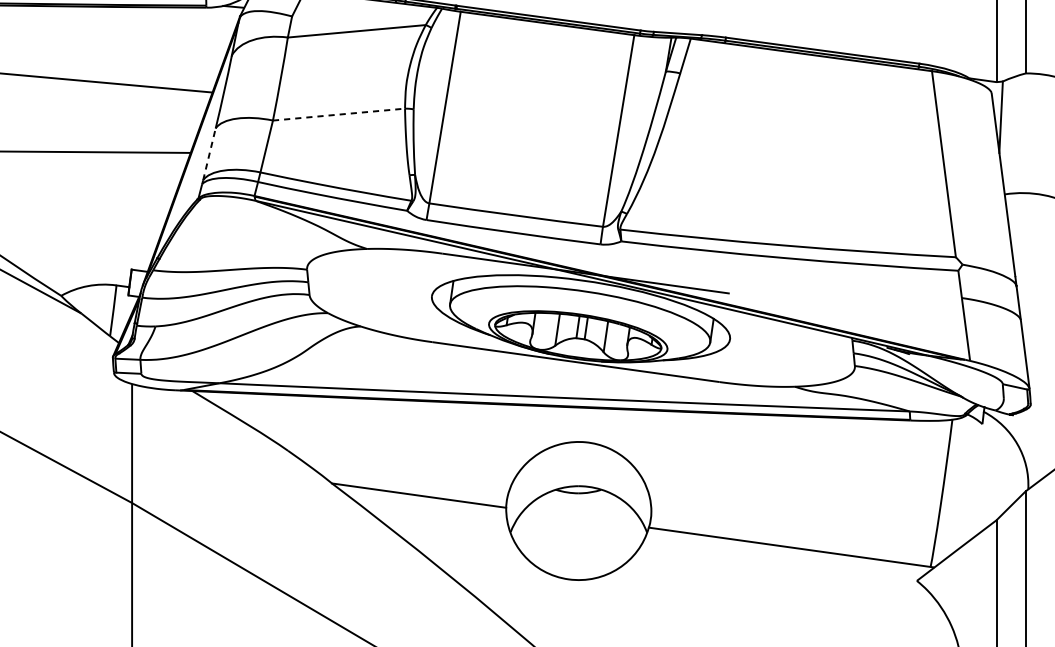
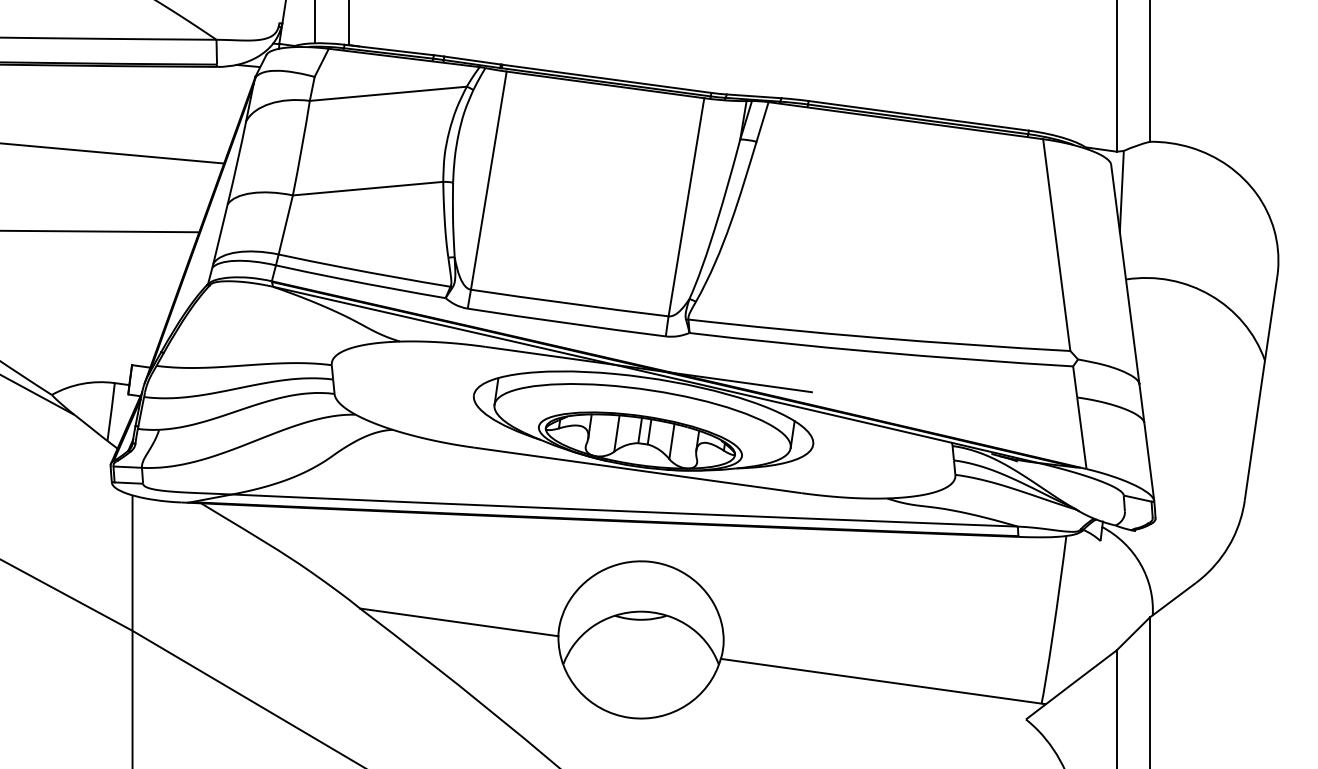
line: (339, 114) -> (368, 188), dashed -> solid
line: (209, 154) -> (220, 233), dashed -> solid

